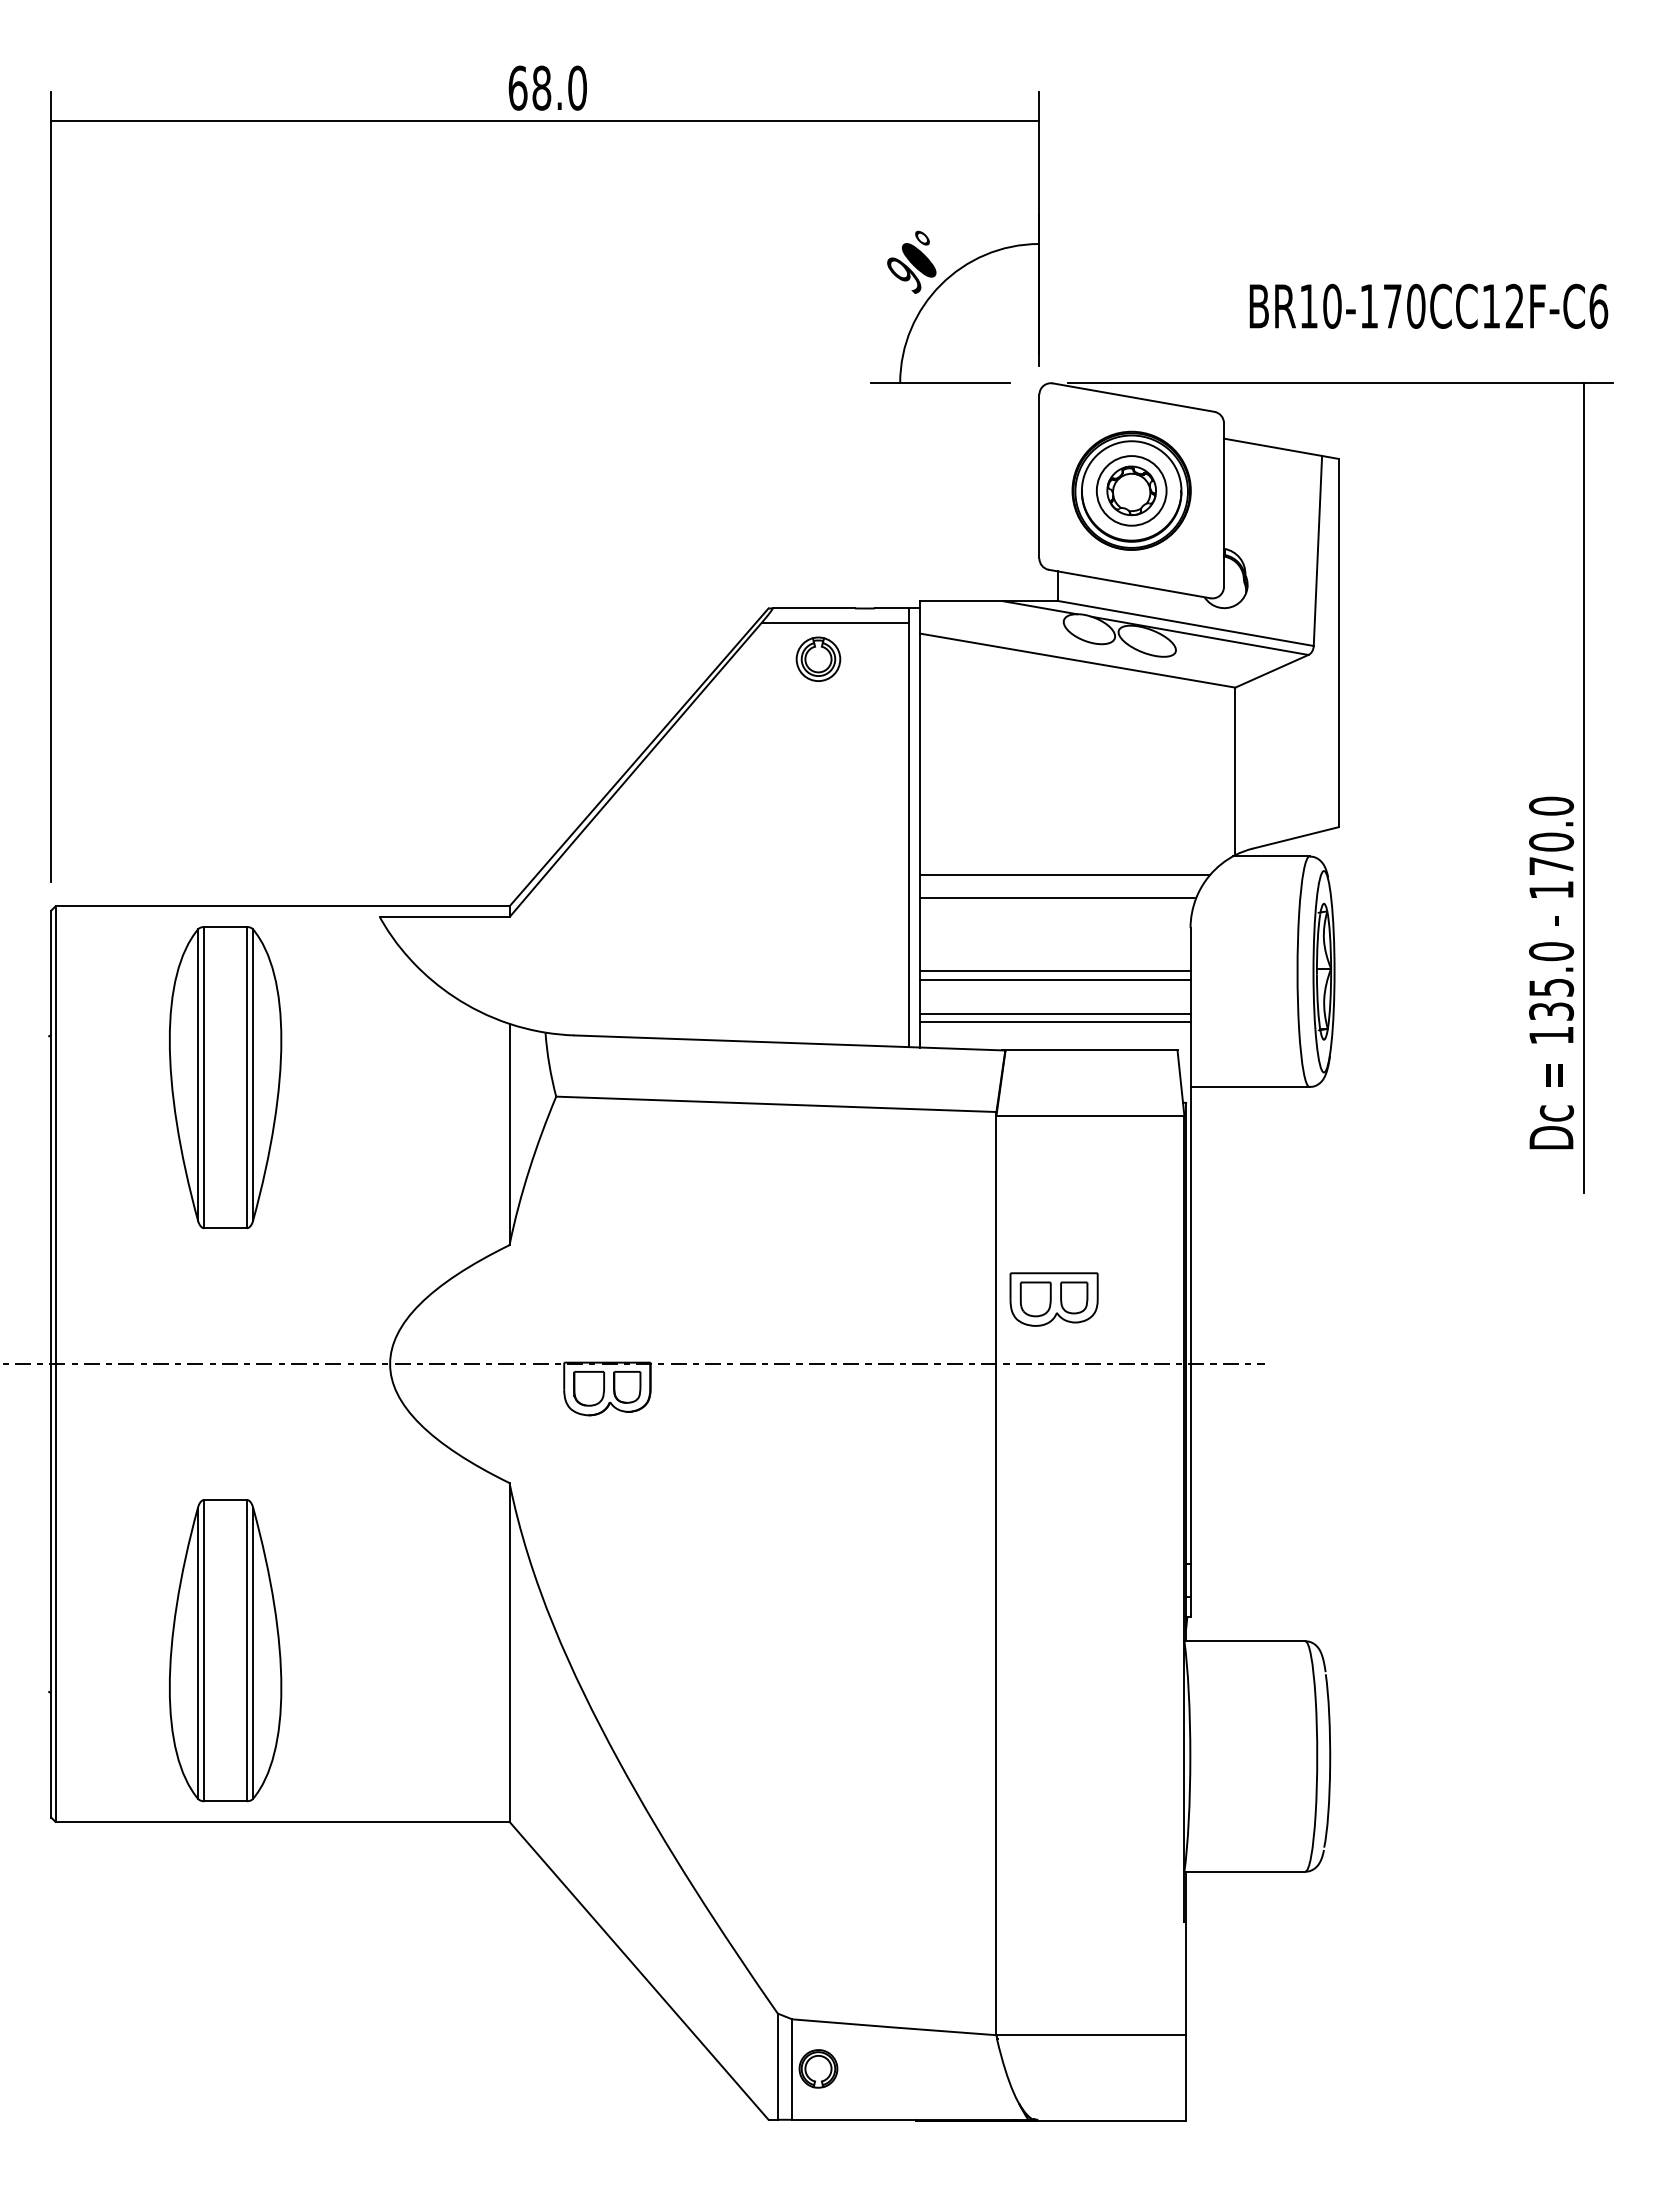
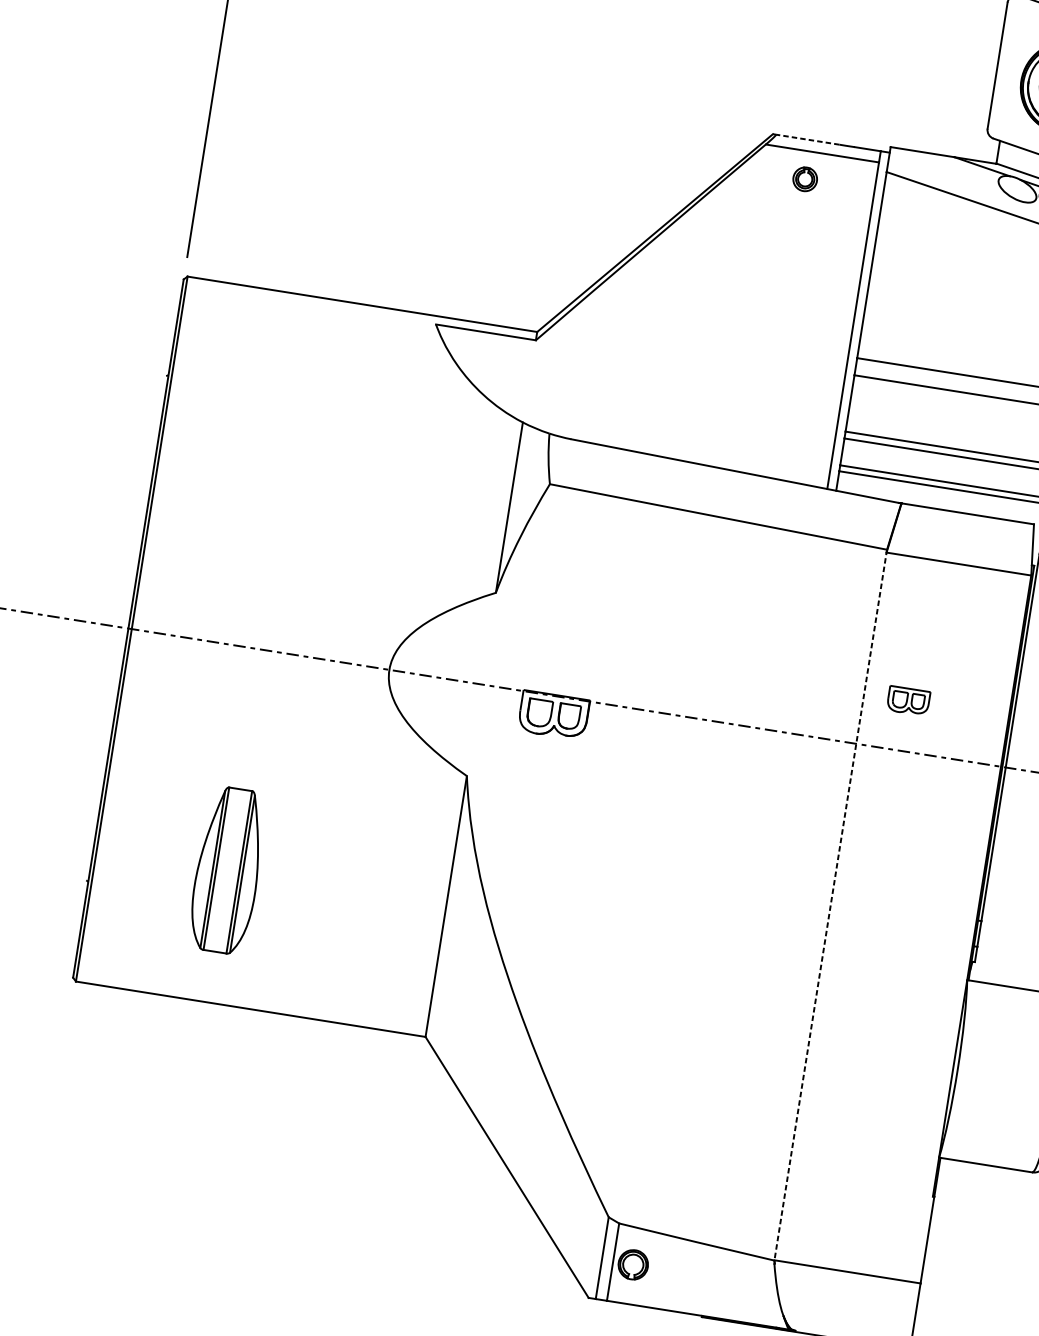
line: (813, 608) -> (807, 139), solid -> dashed
part: (818, 658) -> (805, 178), size x0.7
part: (225, 1077) -> (297, 429), removed
part: (1053, 1299) -> (908, 701), size x0.6
line: (996, 1573) -> (830, 905), solid -> dashed
part: (225, 1650) -> (227, 870), size x0.7

